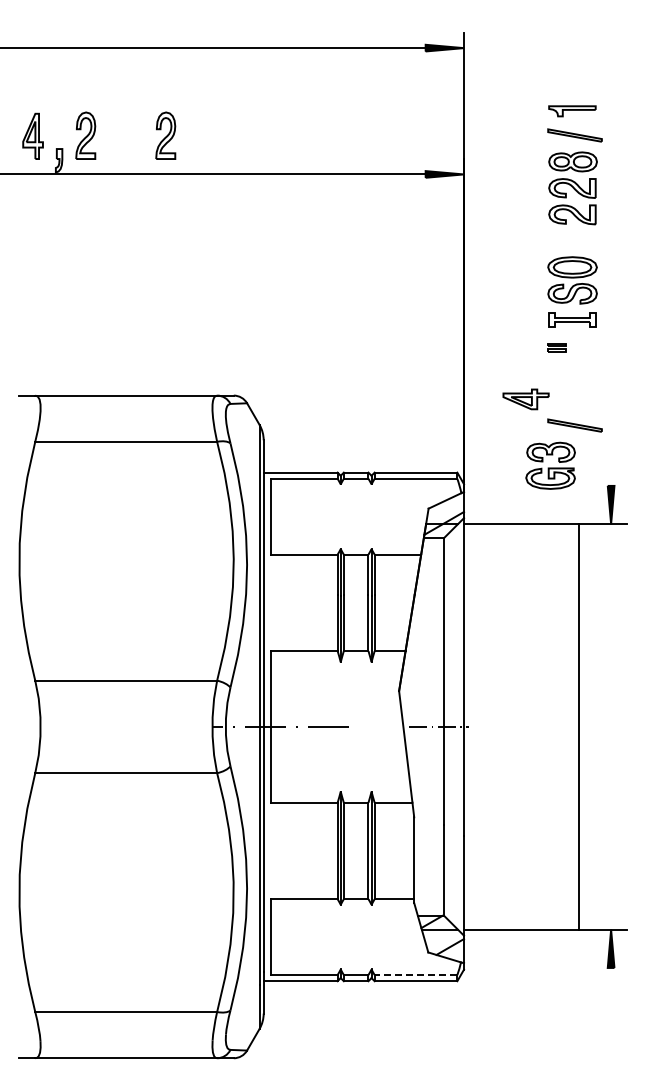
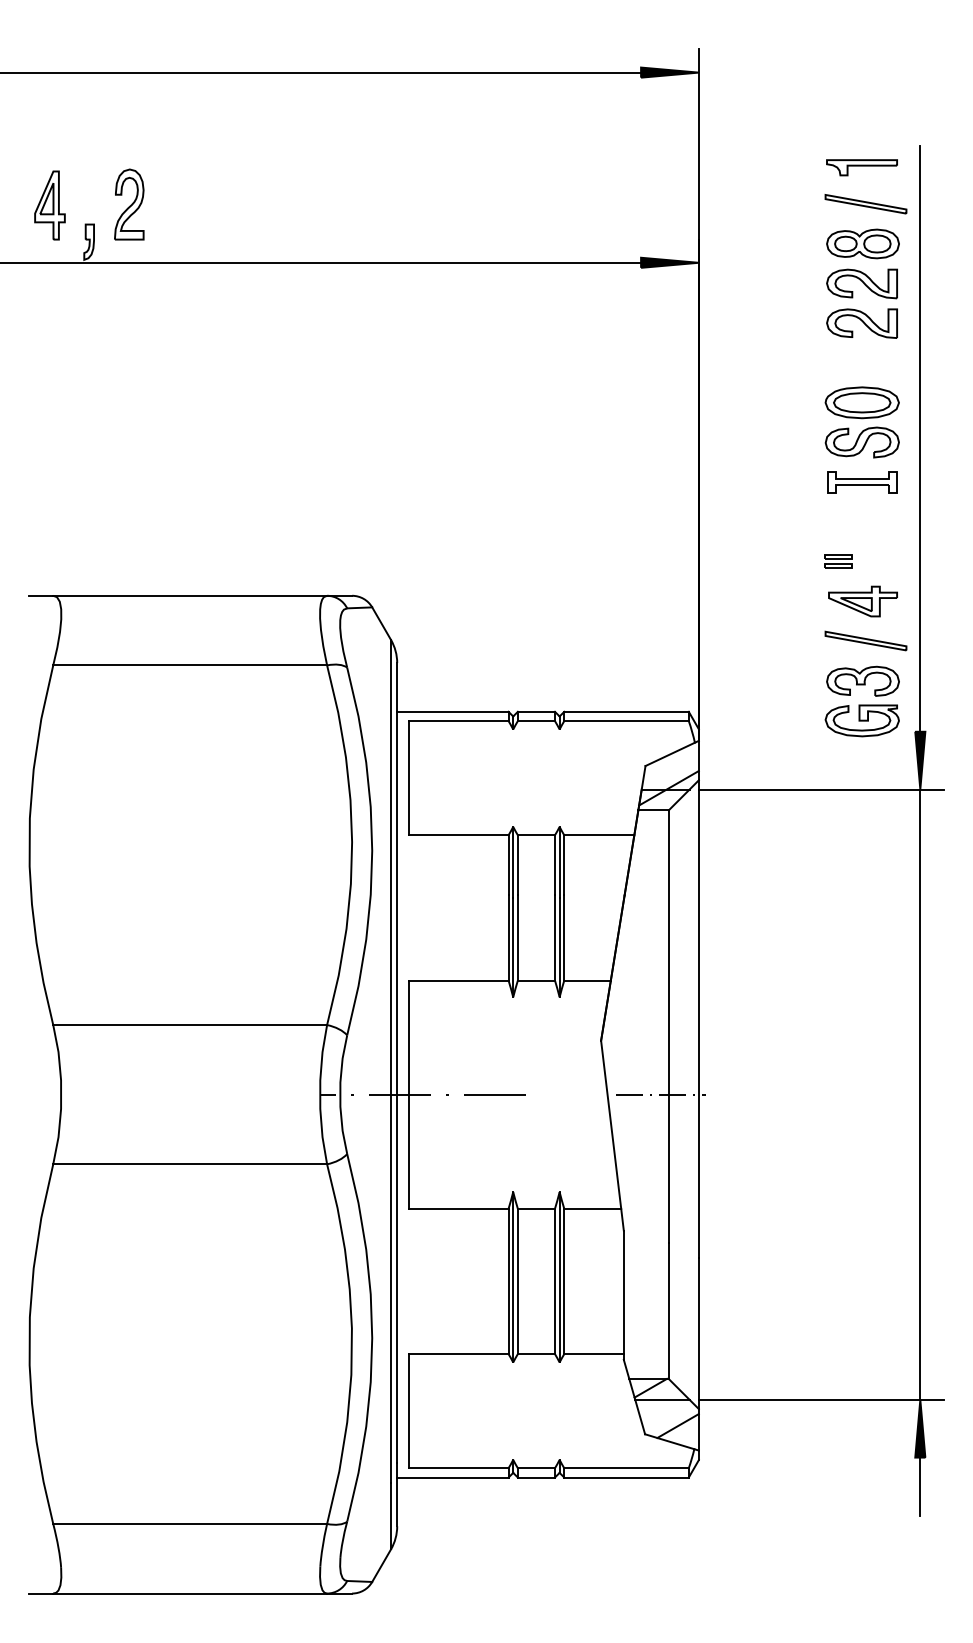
part: (165, 135) -> (249, 204), removed
line: (611, 291) -> (920, 439), added
part: (556, 347) -> (838, 561), moved
part: (525, 399) -> (862, 601), moved
part: (550, 465) -> (862, 701), moved
line: (579, 726) -> (920, 1094), moved
line: (415, 975) -> (625, 1468), dashed -> solid
line: (611, 986) -> (920, 1485), added

